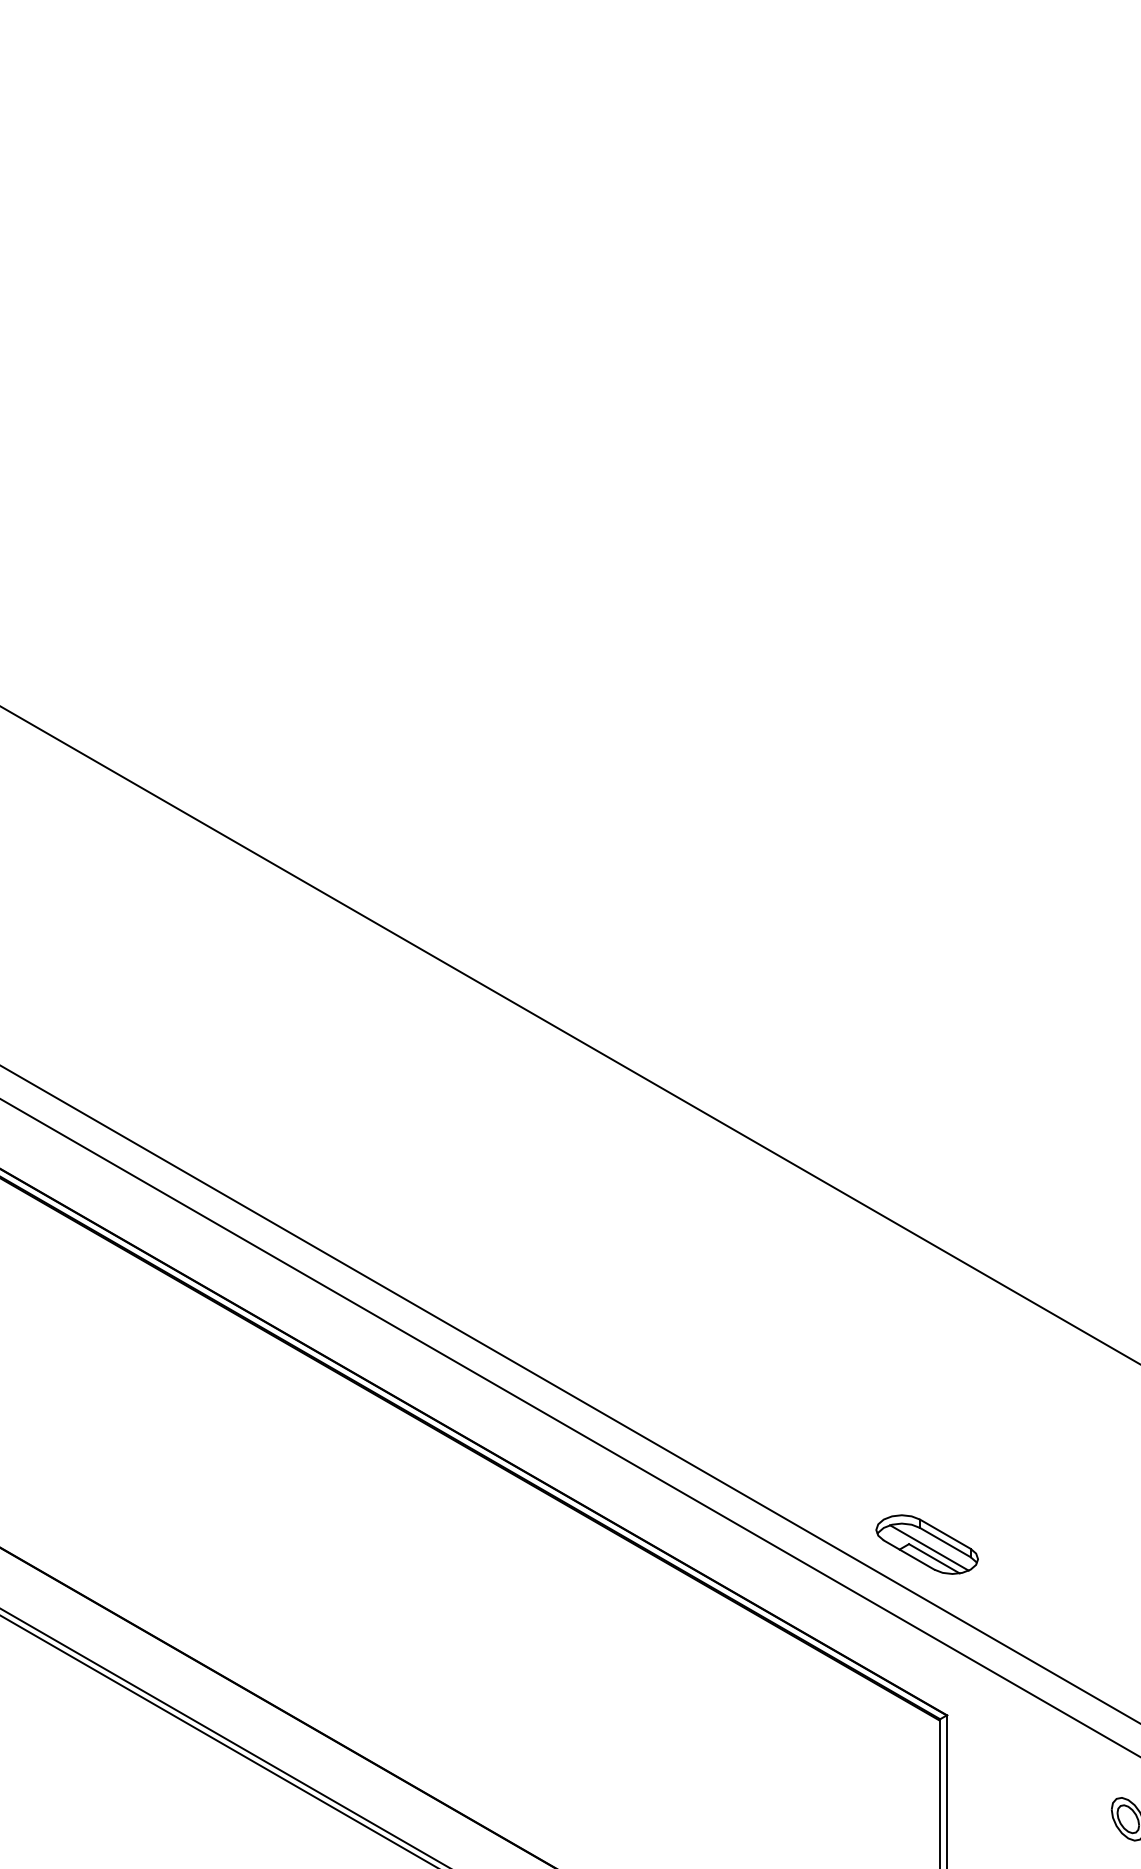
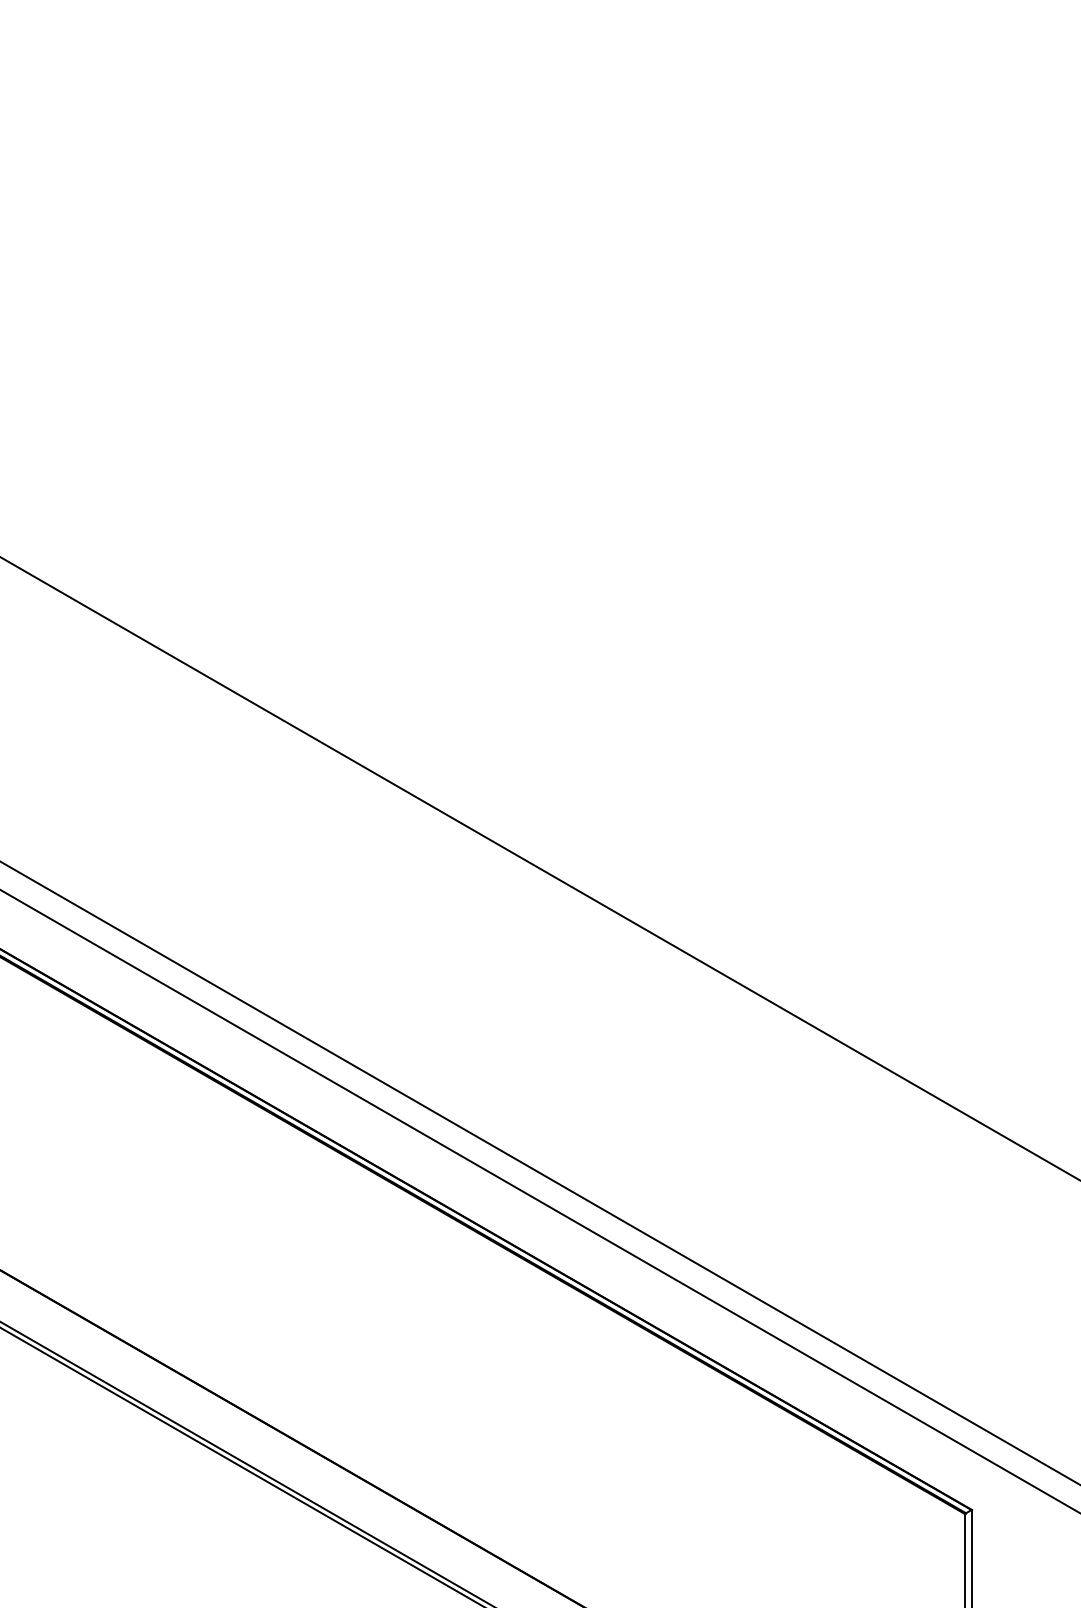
part: (926, 1543) -> (954, 1364), removed

